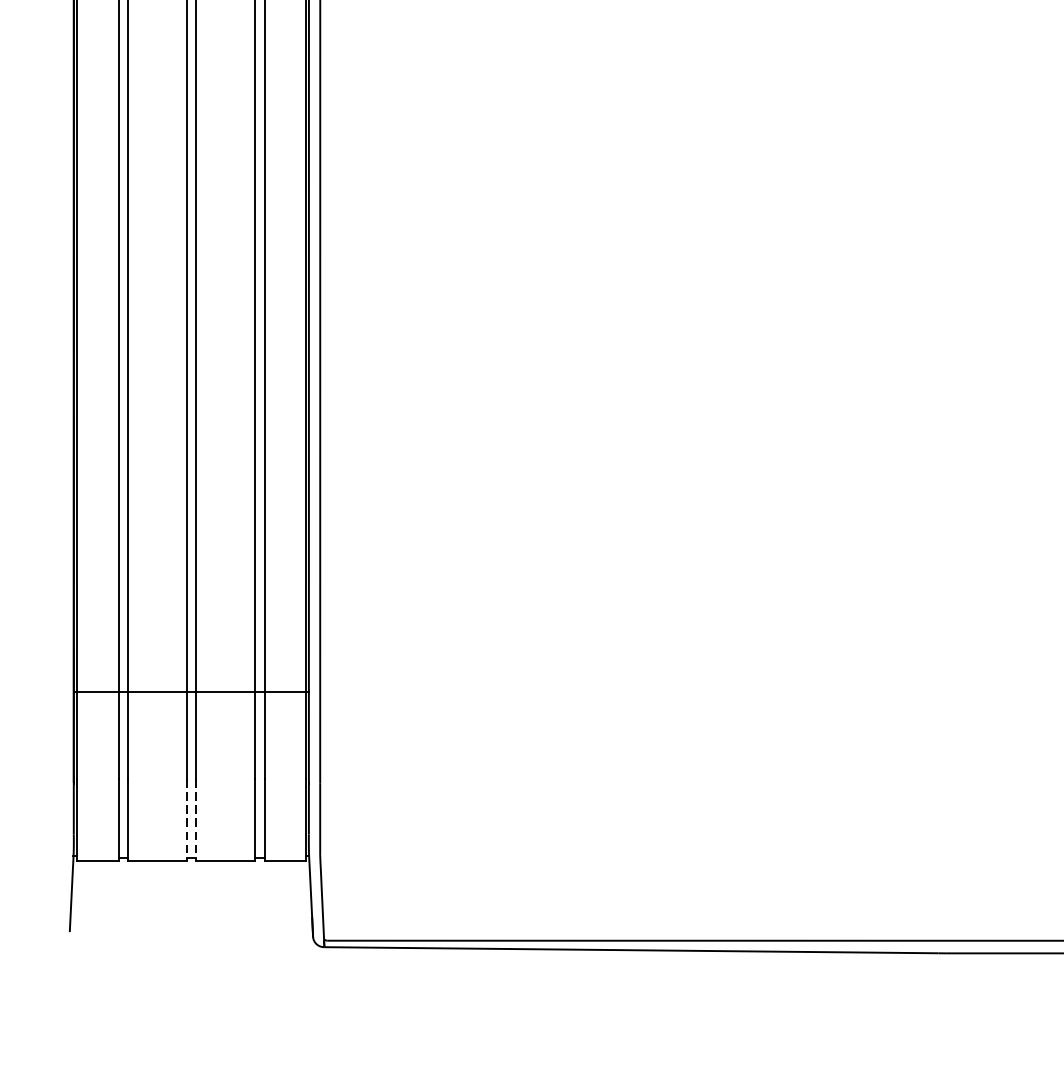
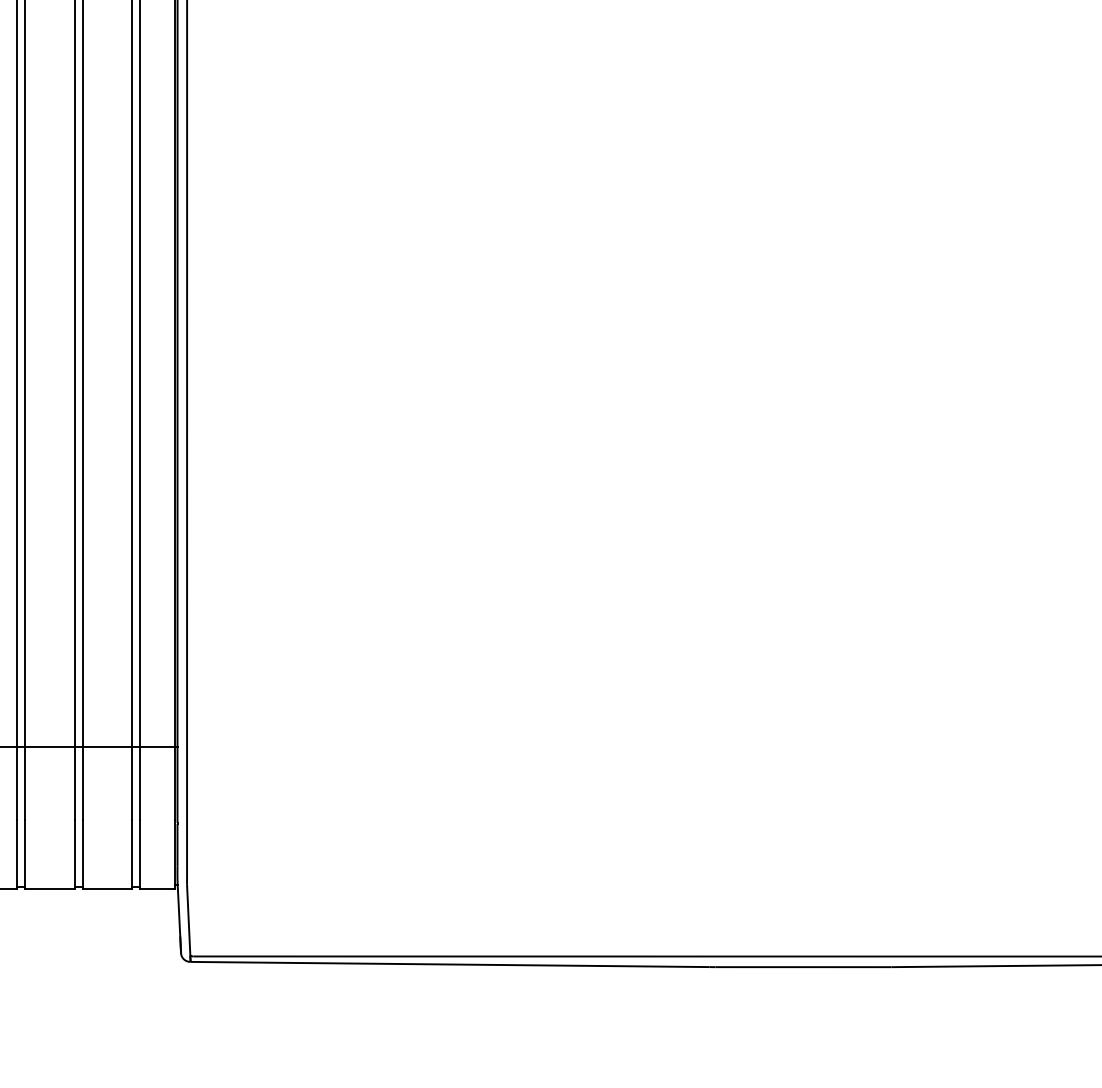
line: (186, 821) -> (74, 855), dashed -> solid
line: (196, 821) -> (82, 855), dashed -> solid

